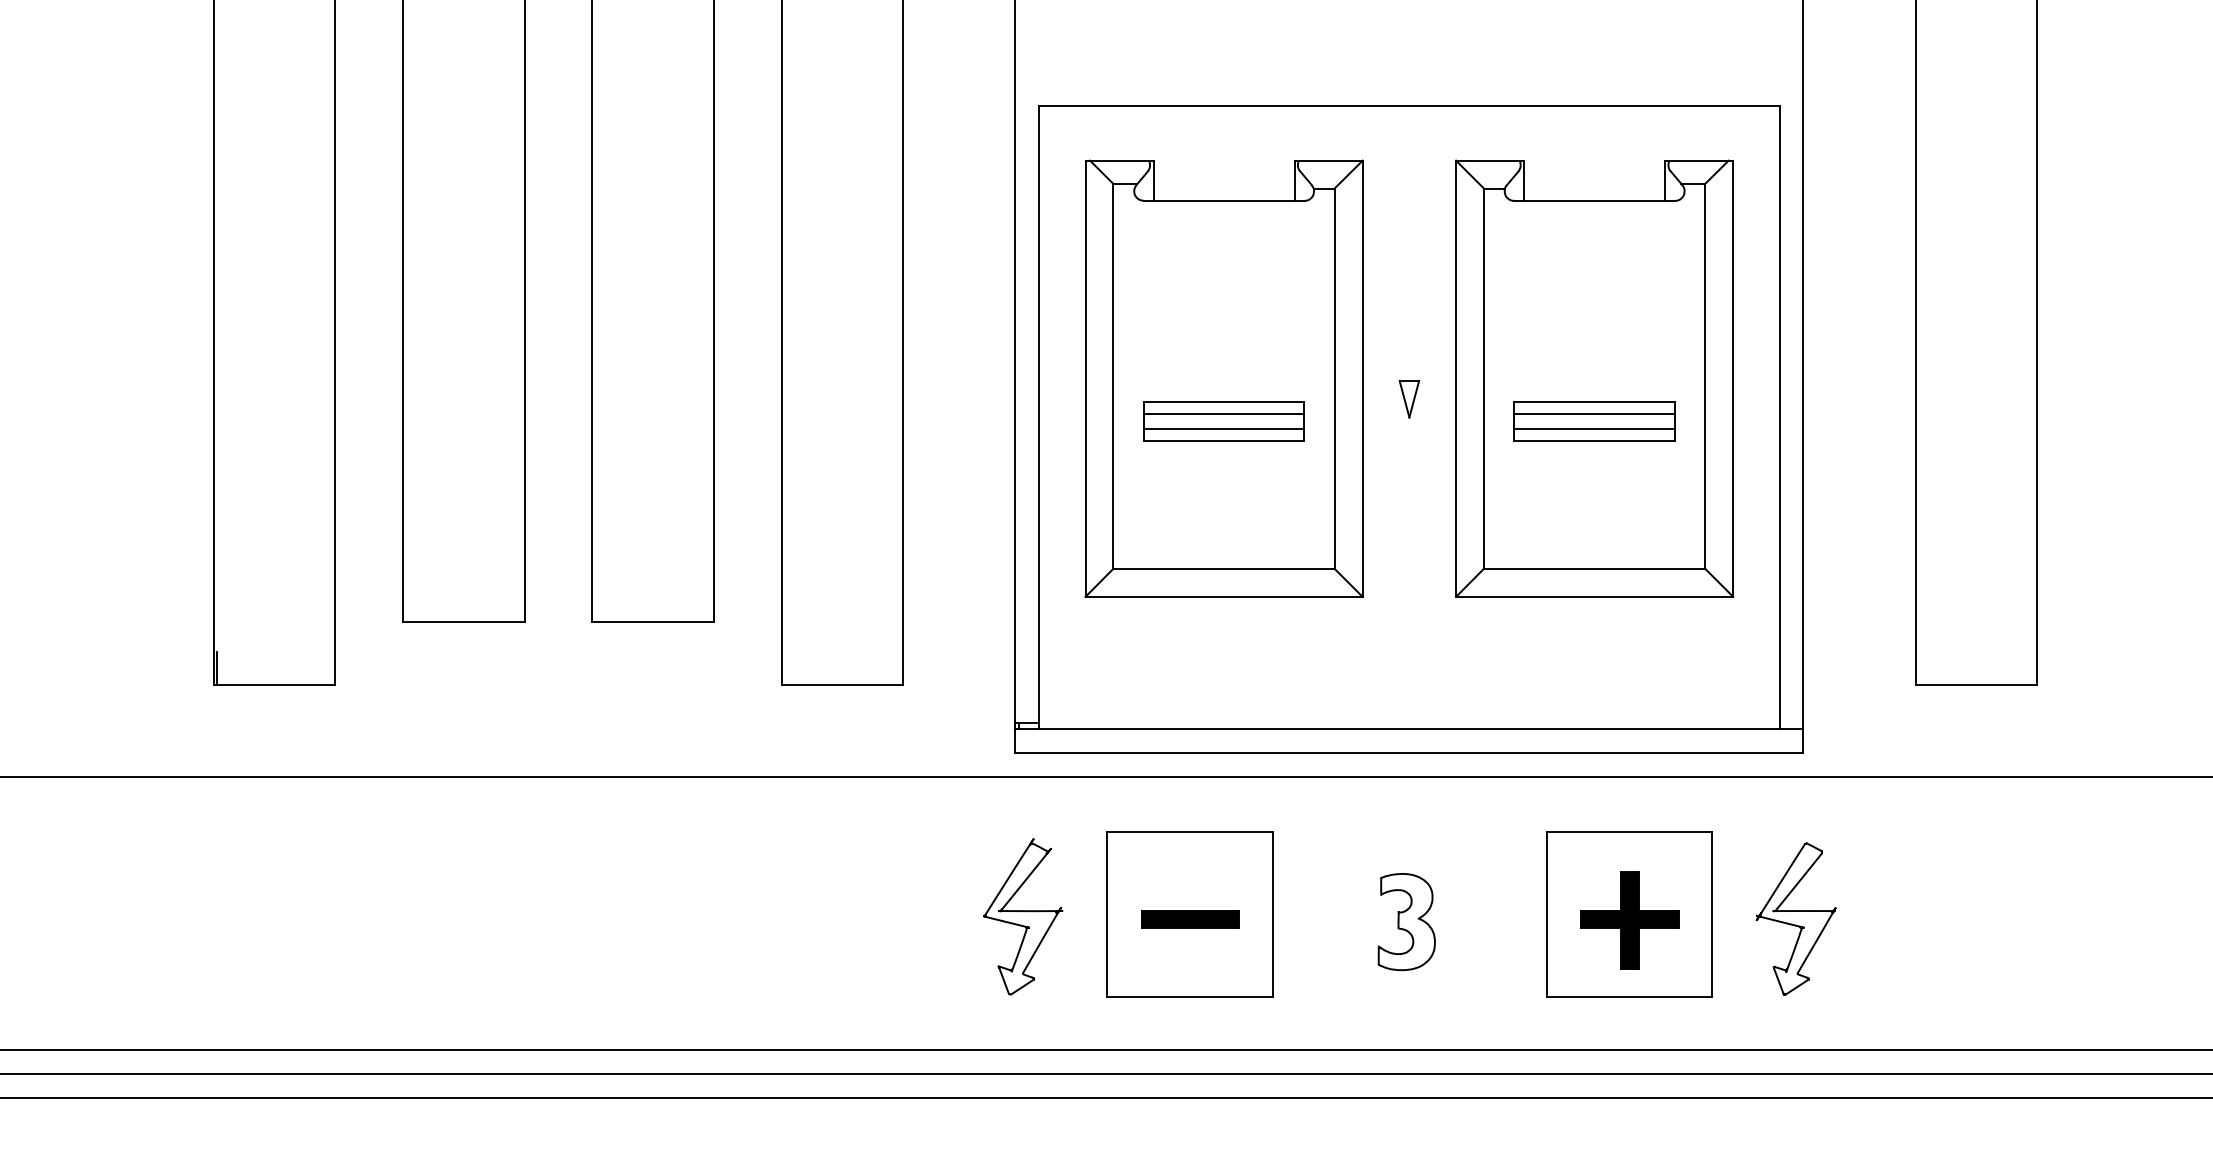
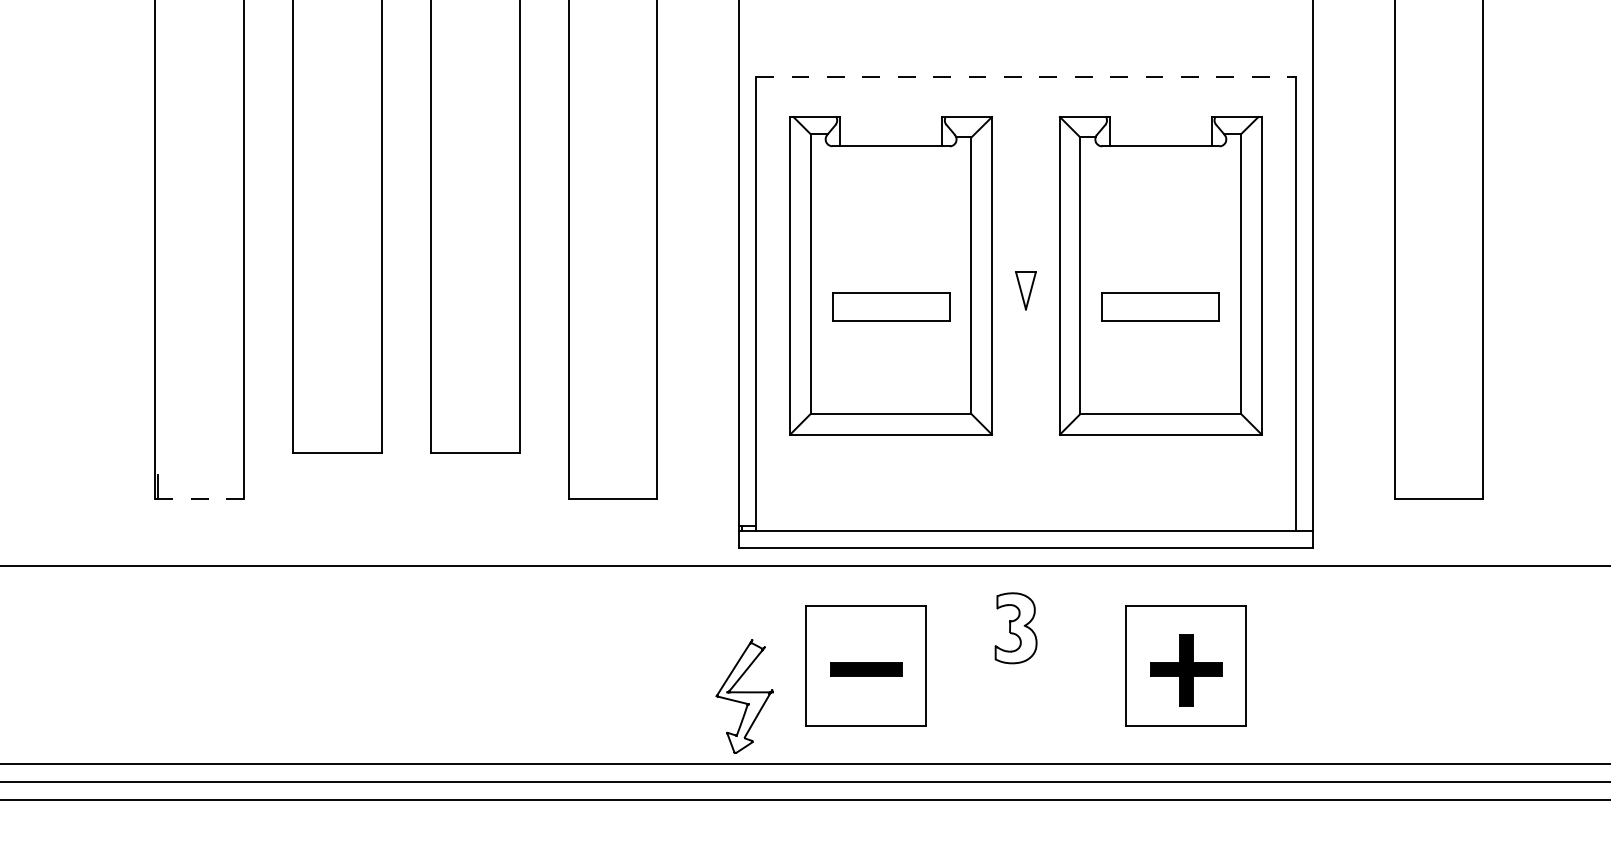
line: (1408, 106) -> (1025, 77), solid -> dashed
part: (1408, 398) -> (1025, 290), size x1.4
line: (1223, 414) -> (890, 301), removed
line: (1594, 414) -> (1160, 301), removed
line: (1223, 429) -> (890, 312), removed
line: (1594, 429) -> (1160, 312), removed
line: (273, 684) -> (199, 498), solid -> dashed
part: (1022, 916) -> (744, 696), moved
part: (1796, 918) -> (1307, 668), removed
part: (1405, 922) -> (1015, 628), moved

